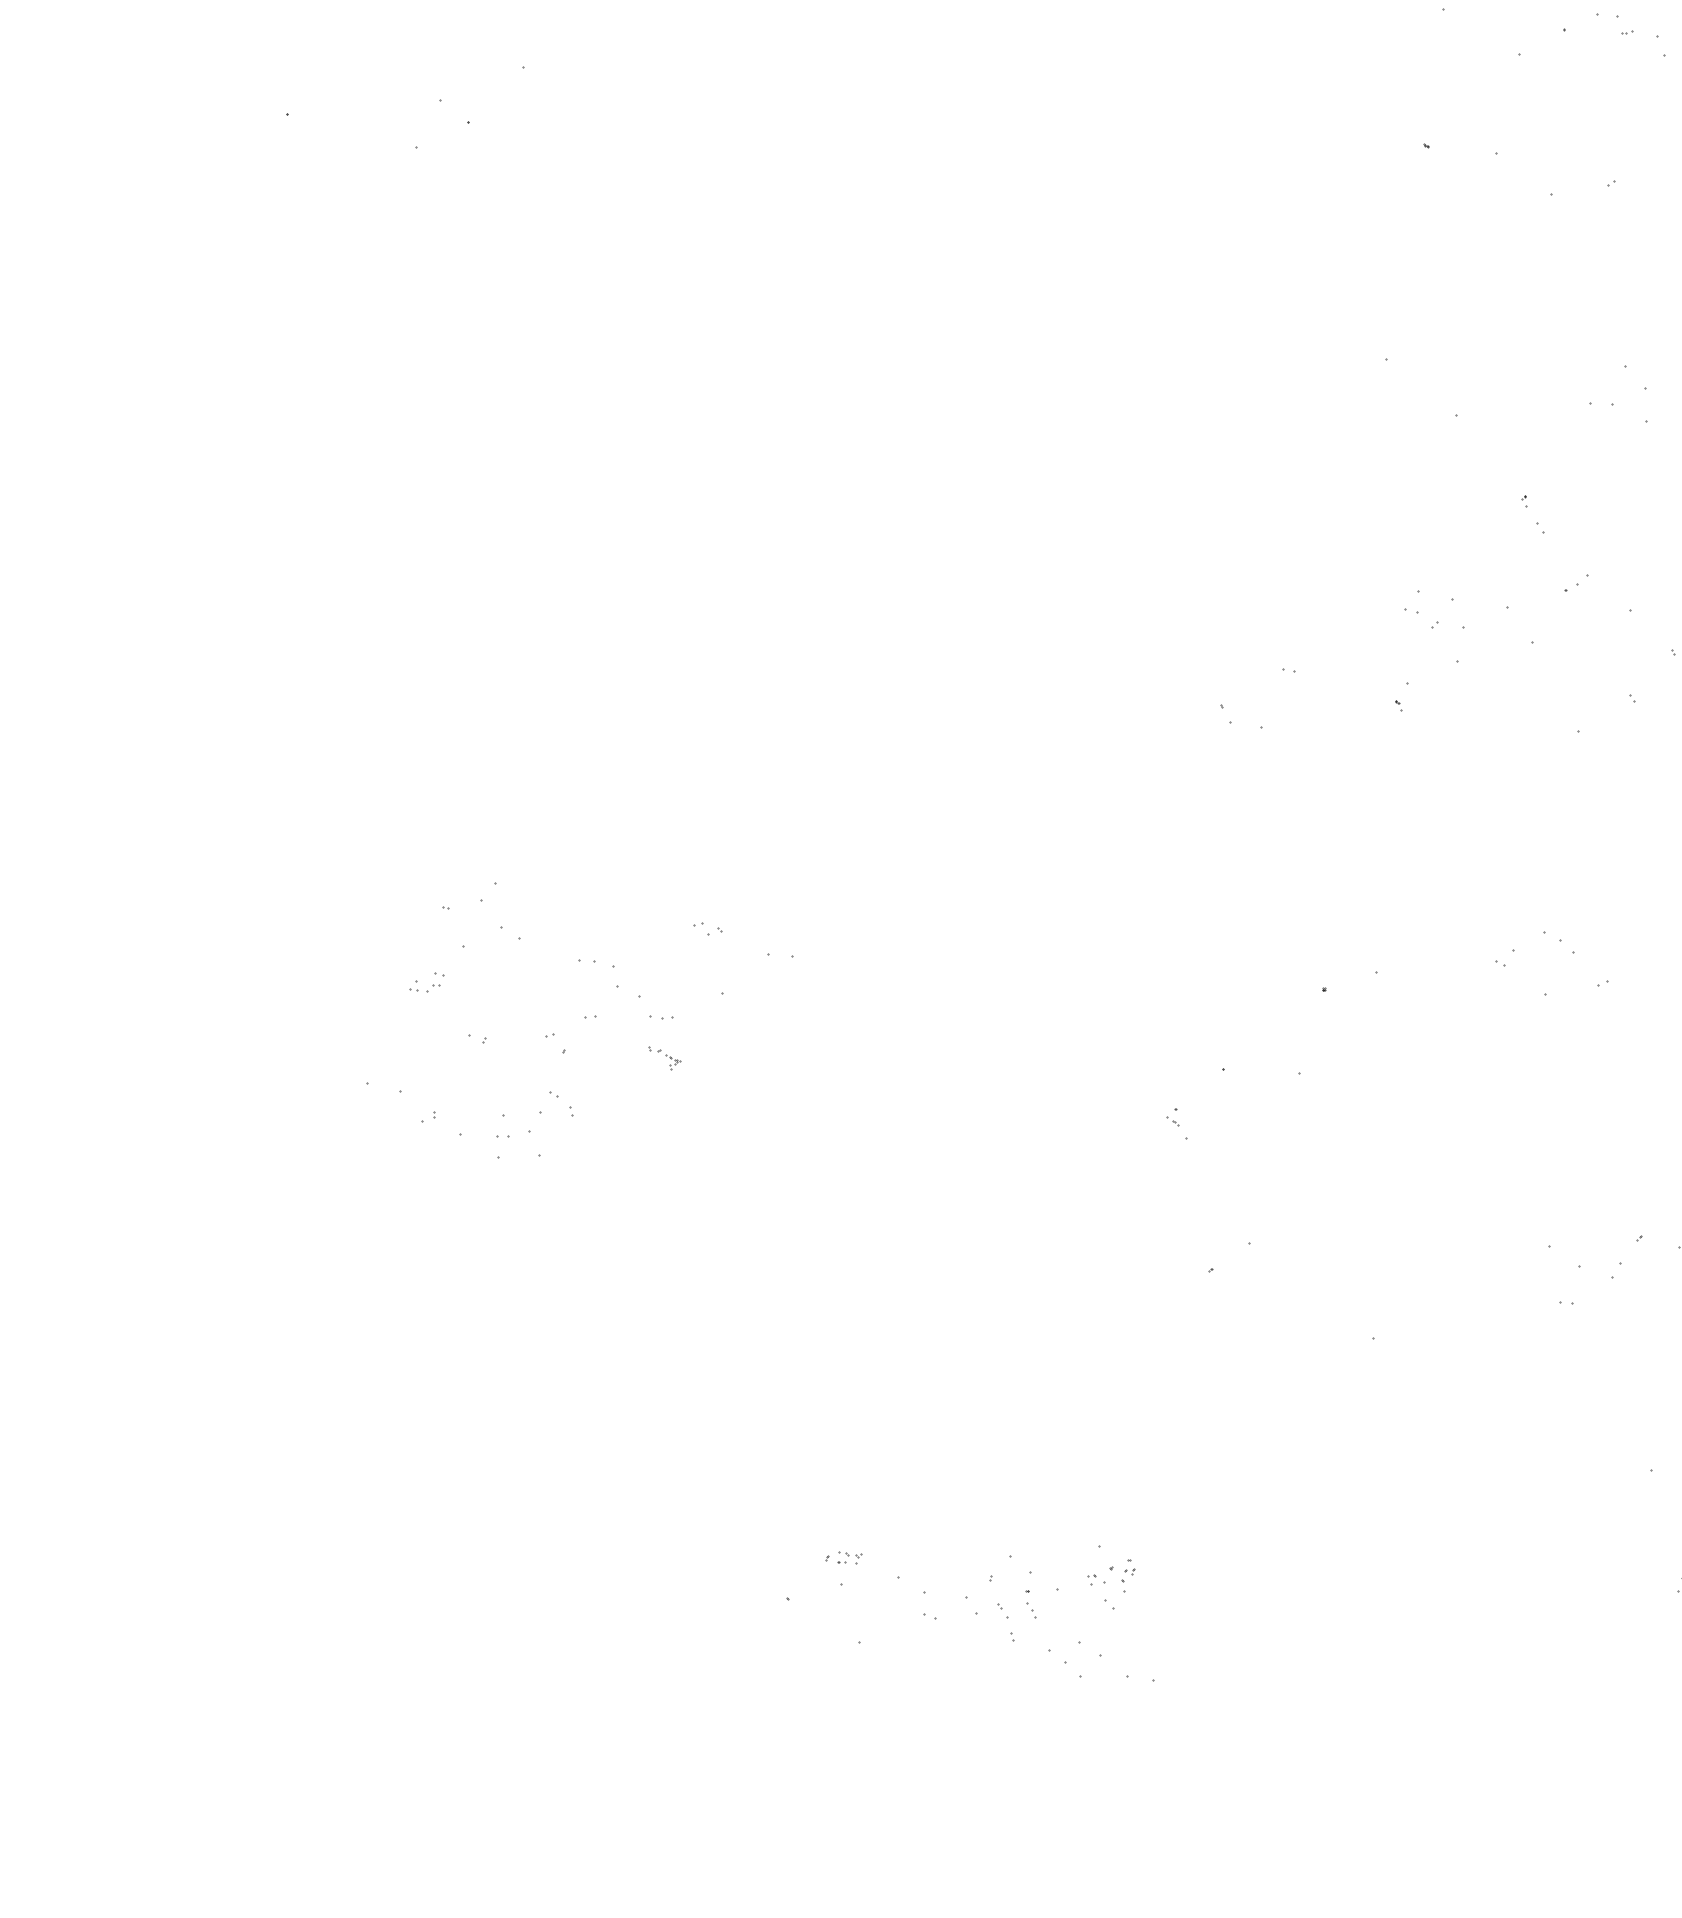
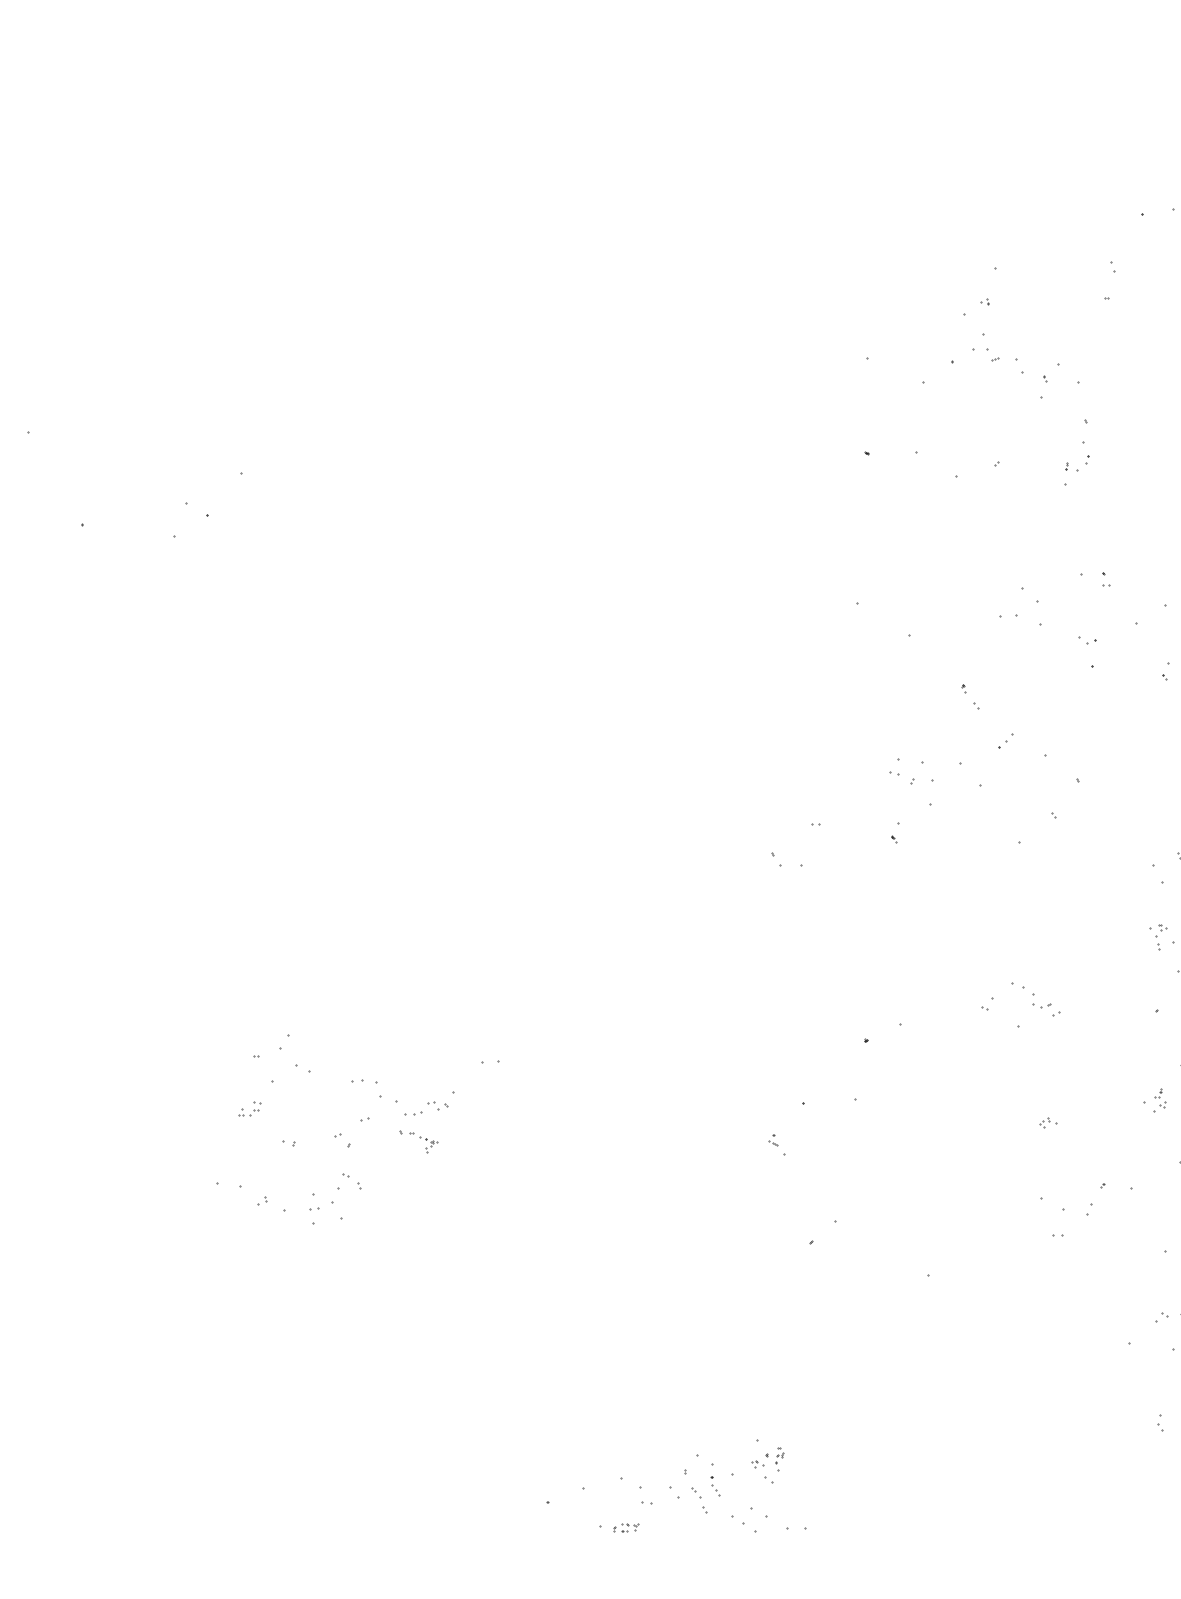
part: (706, 929) -> (437, 1105), moved
part: (1582, 969) -> (1041, 1005), added
part: (663, 1058) -> (418, 1141), size x1.67
part: (1572, 1138) -> (1048, 1122), added
part: (844, 1557) -> (626, 1527), moved

